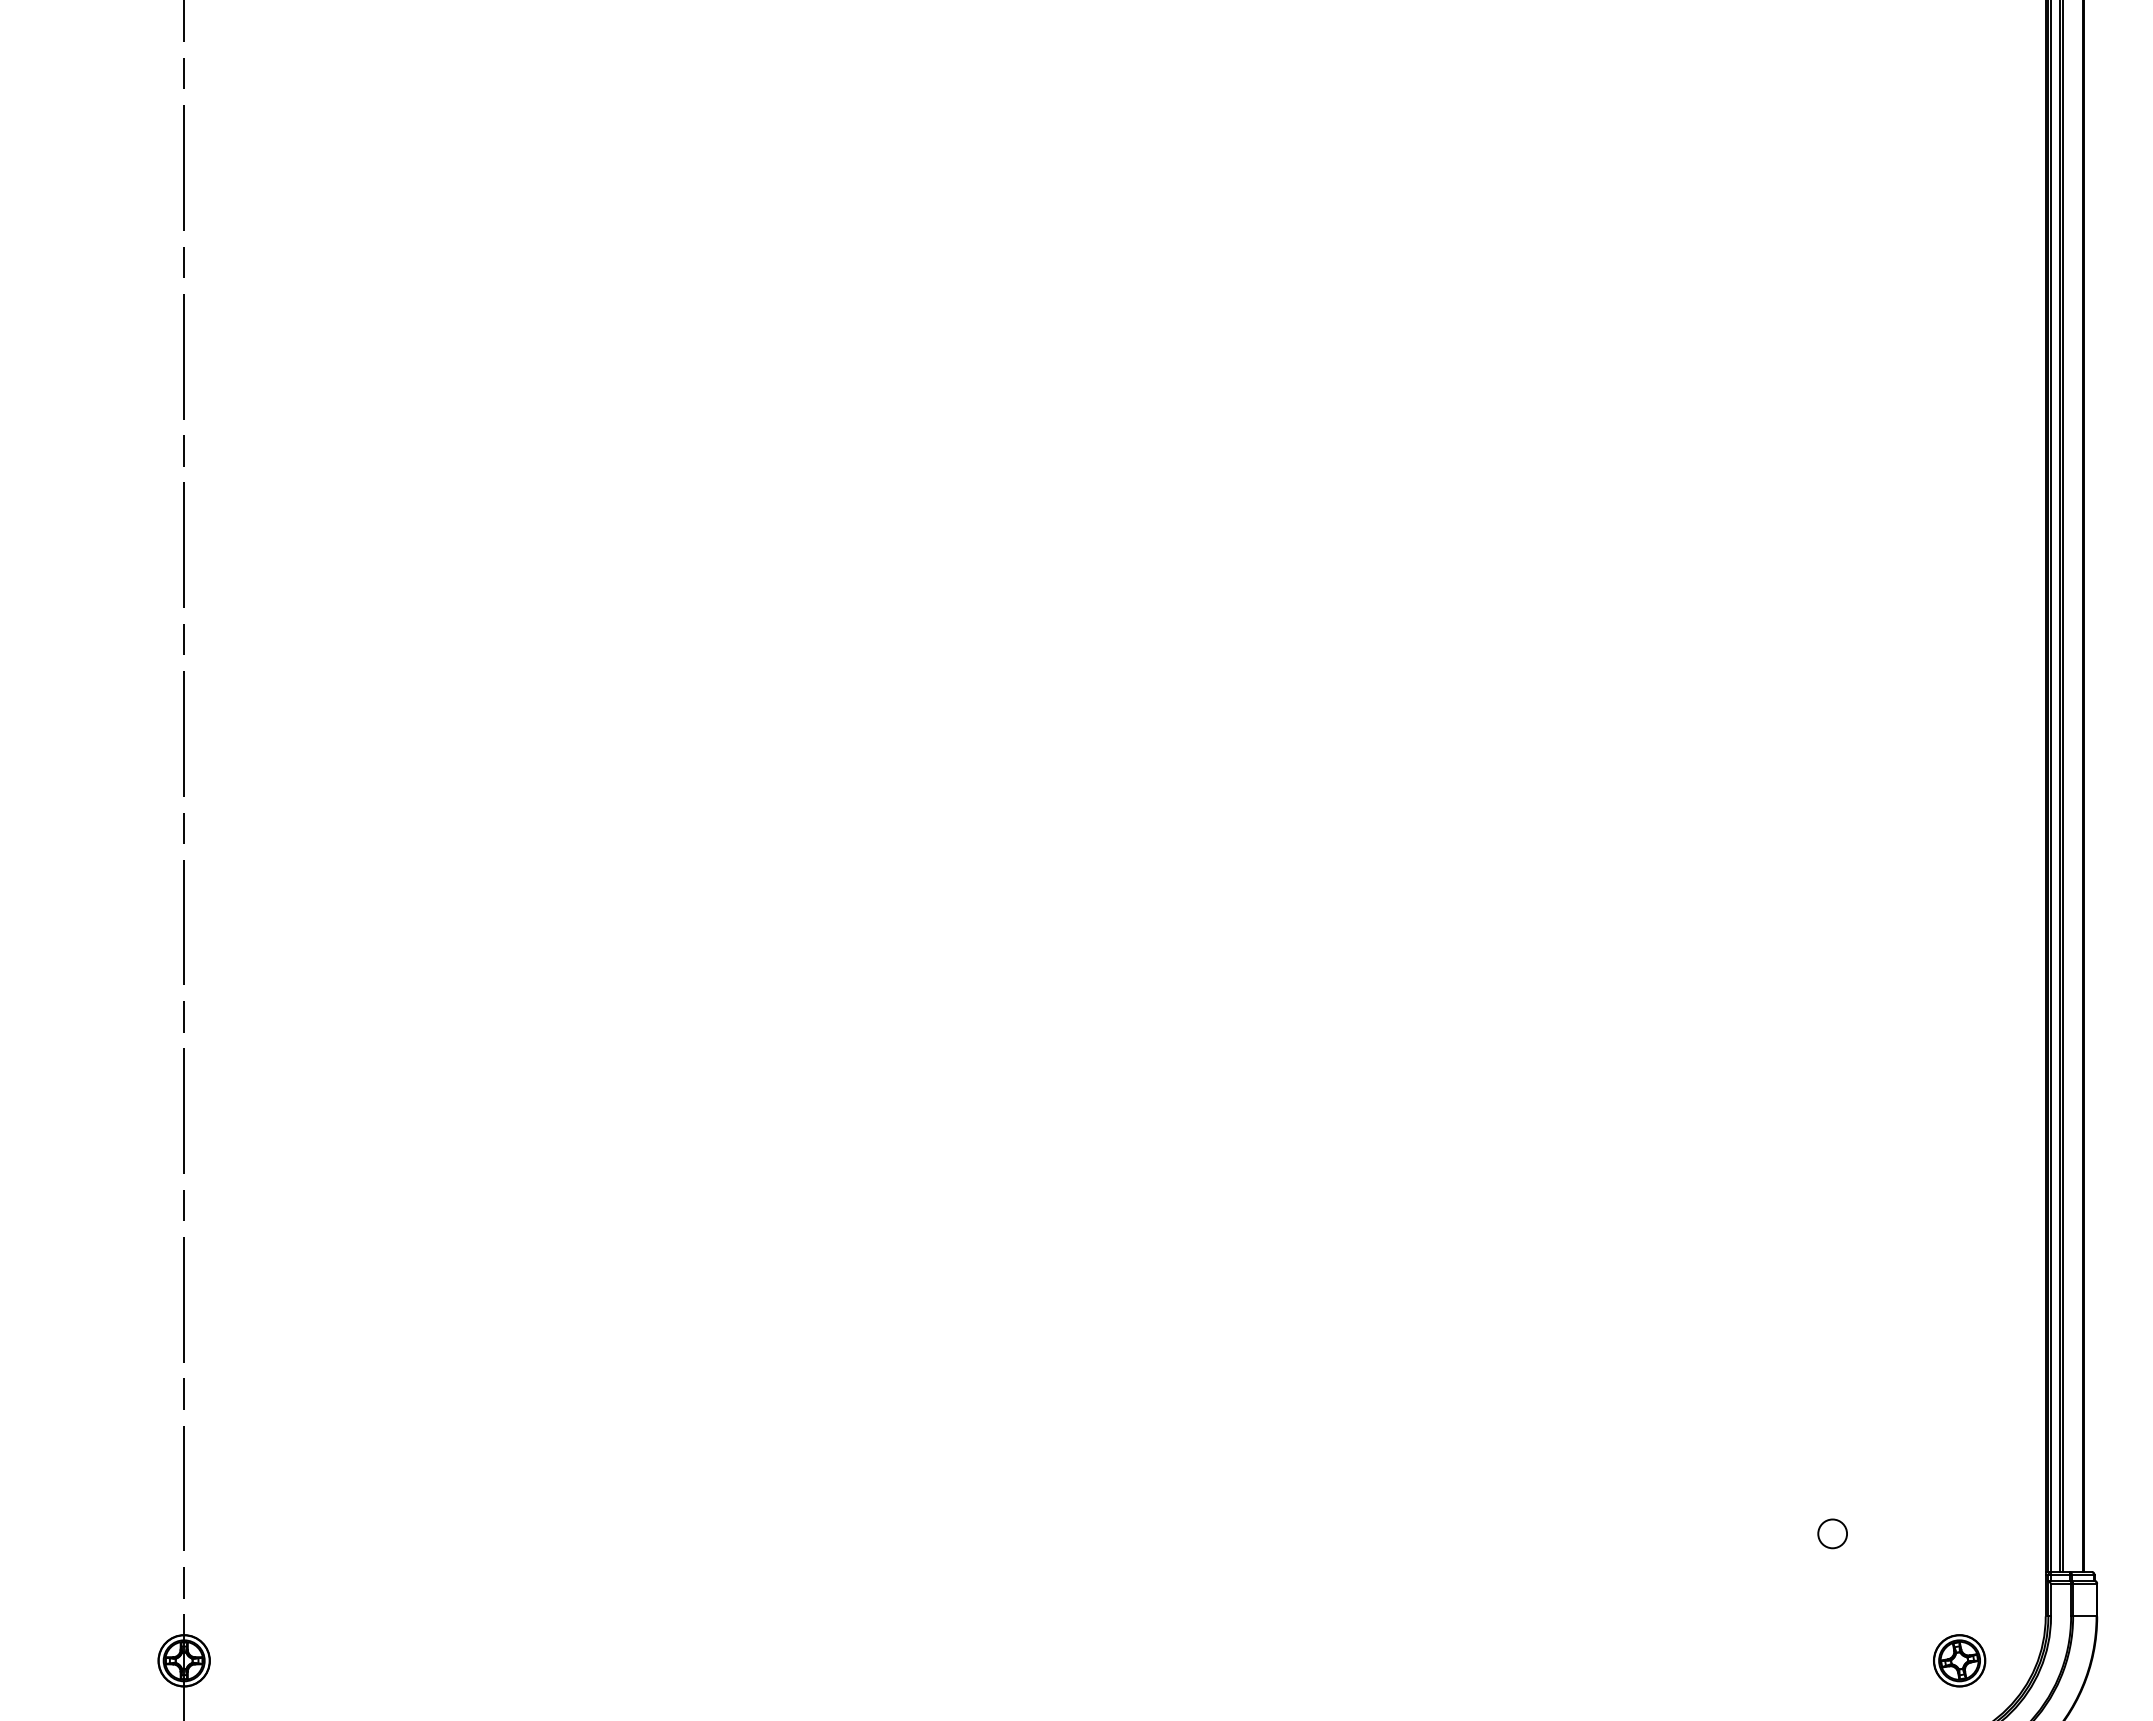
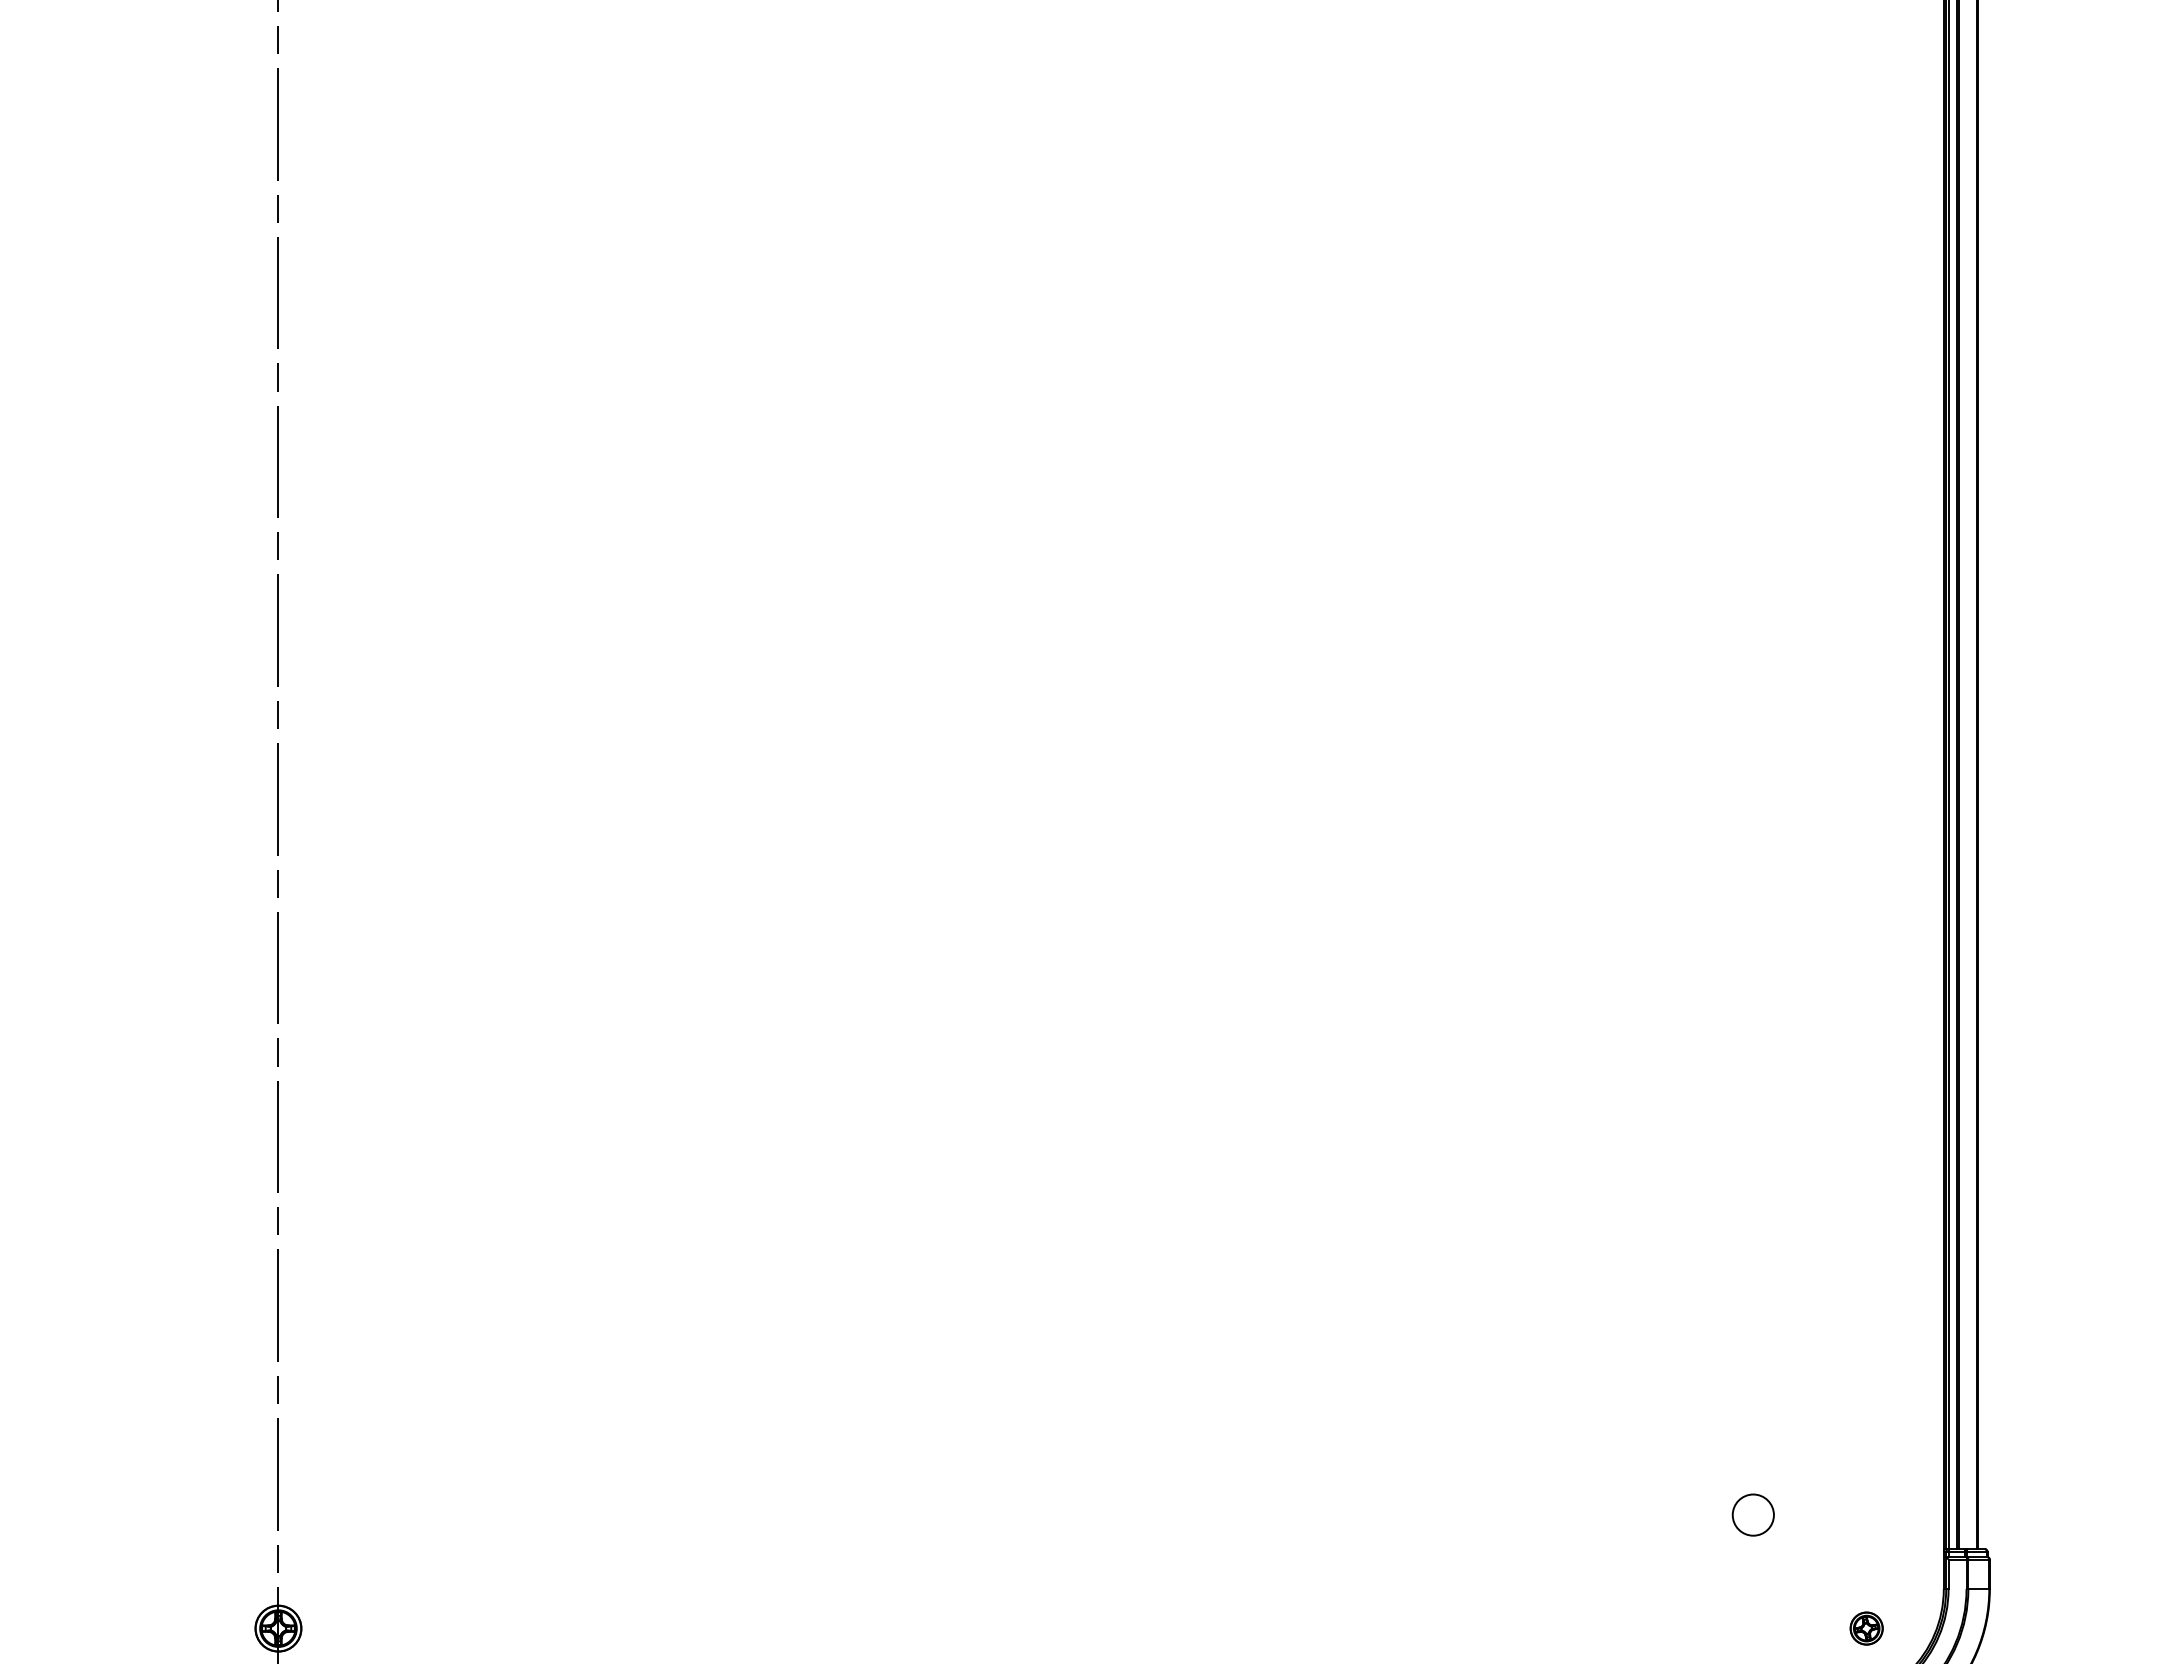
circle: (1831, 1533) -> (1752, 1514), size x1.6
part: (1959, 1660) -> (1866, 1628), size x0.7

